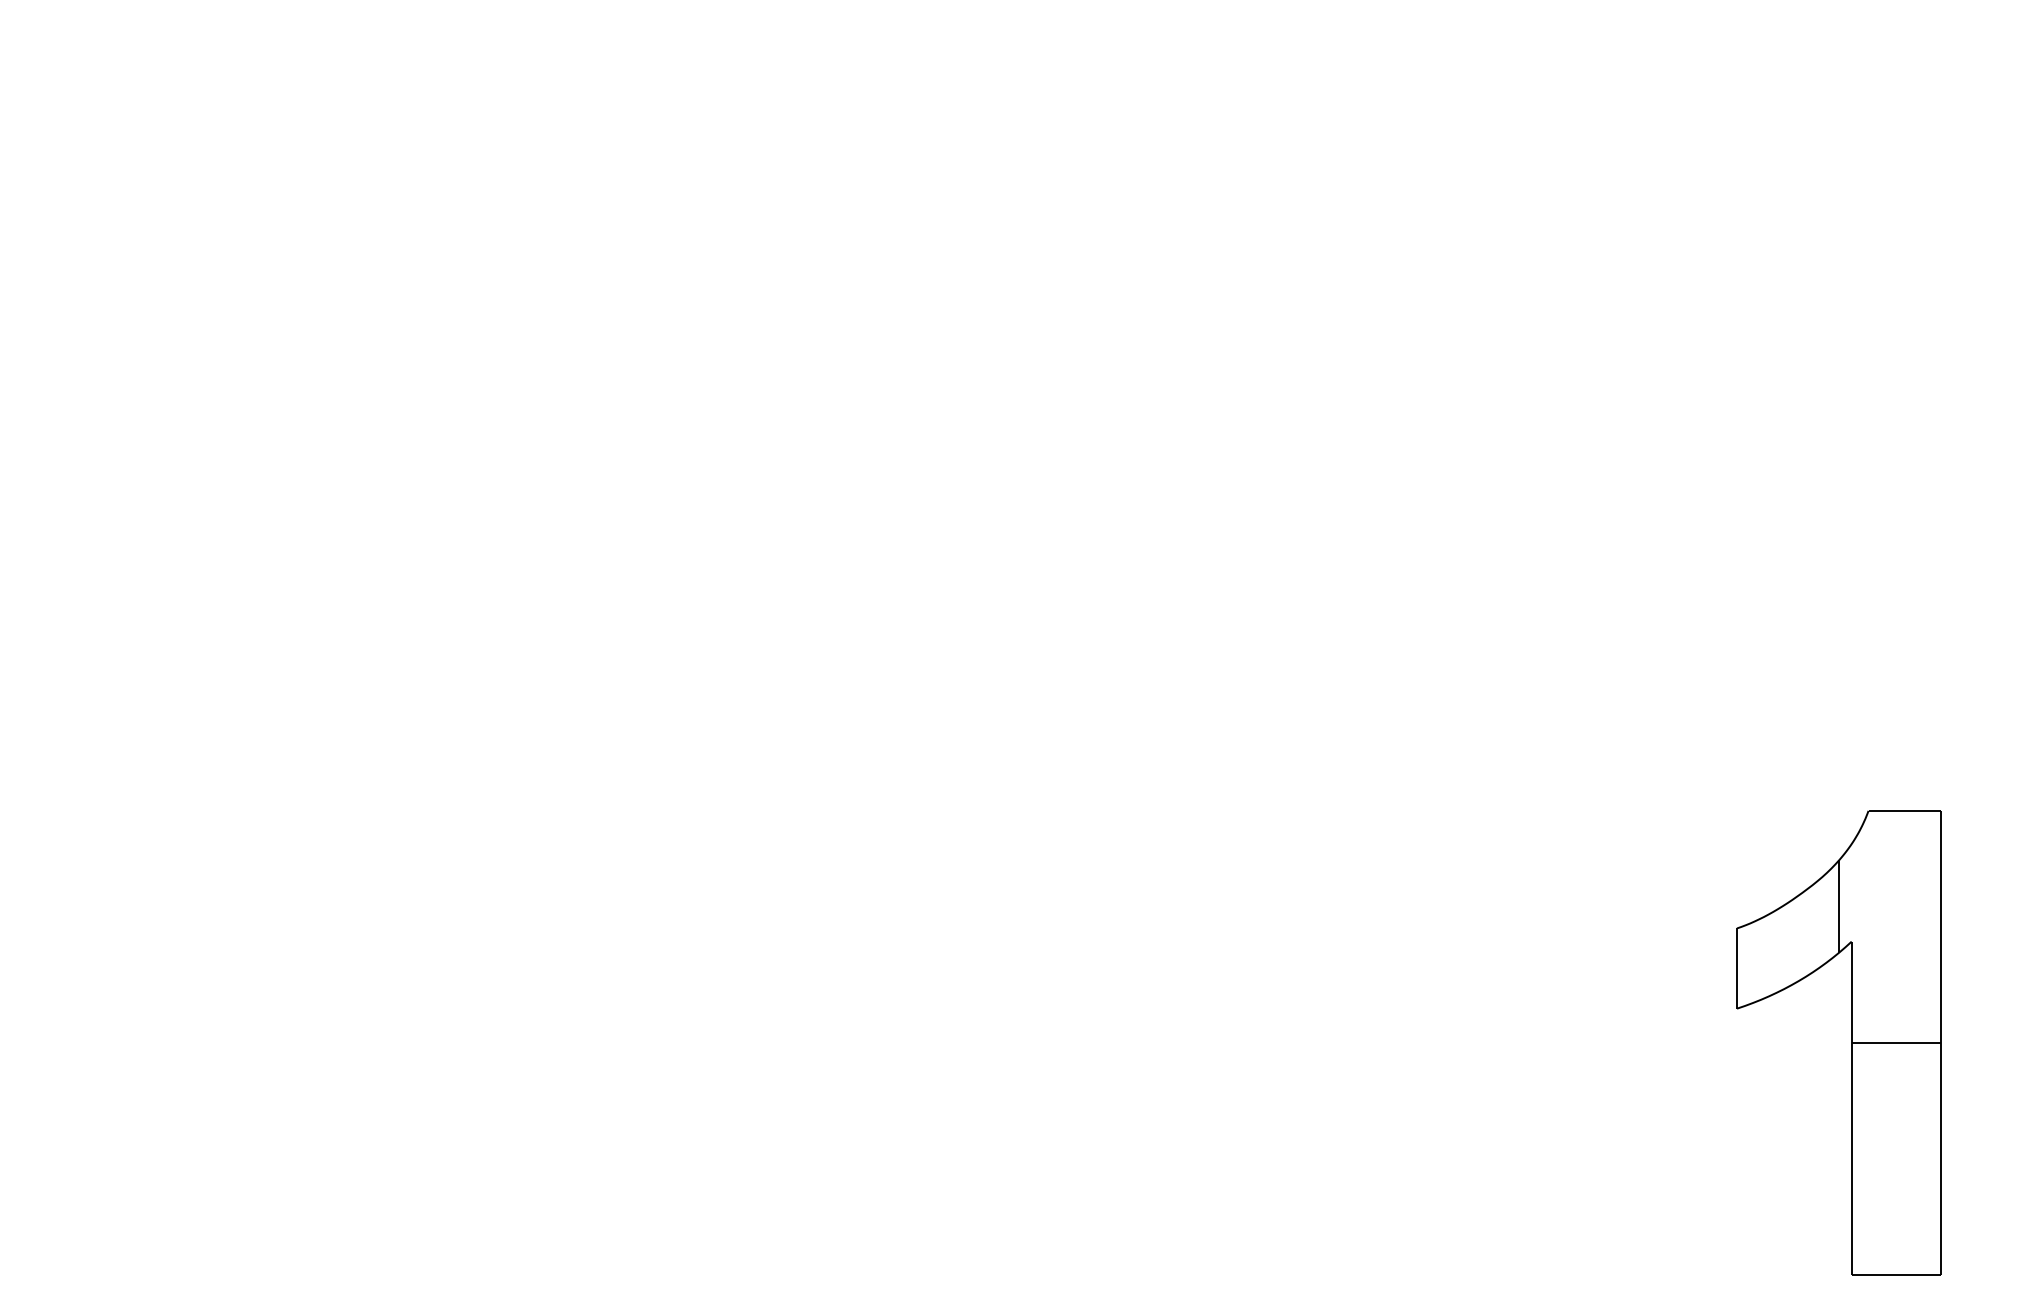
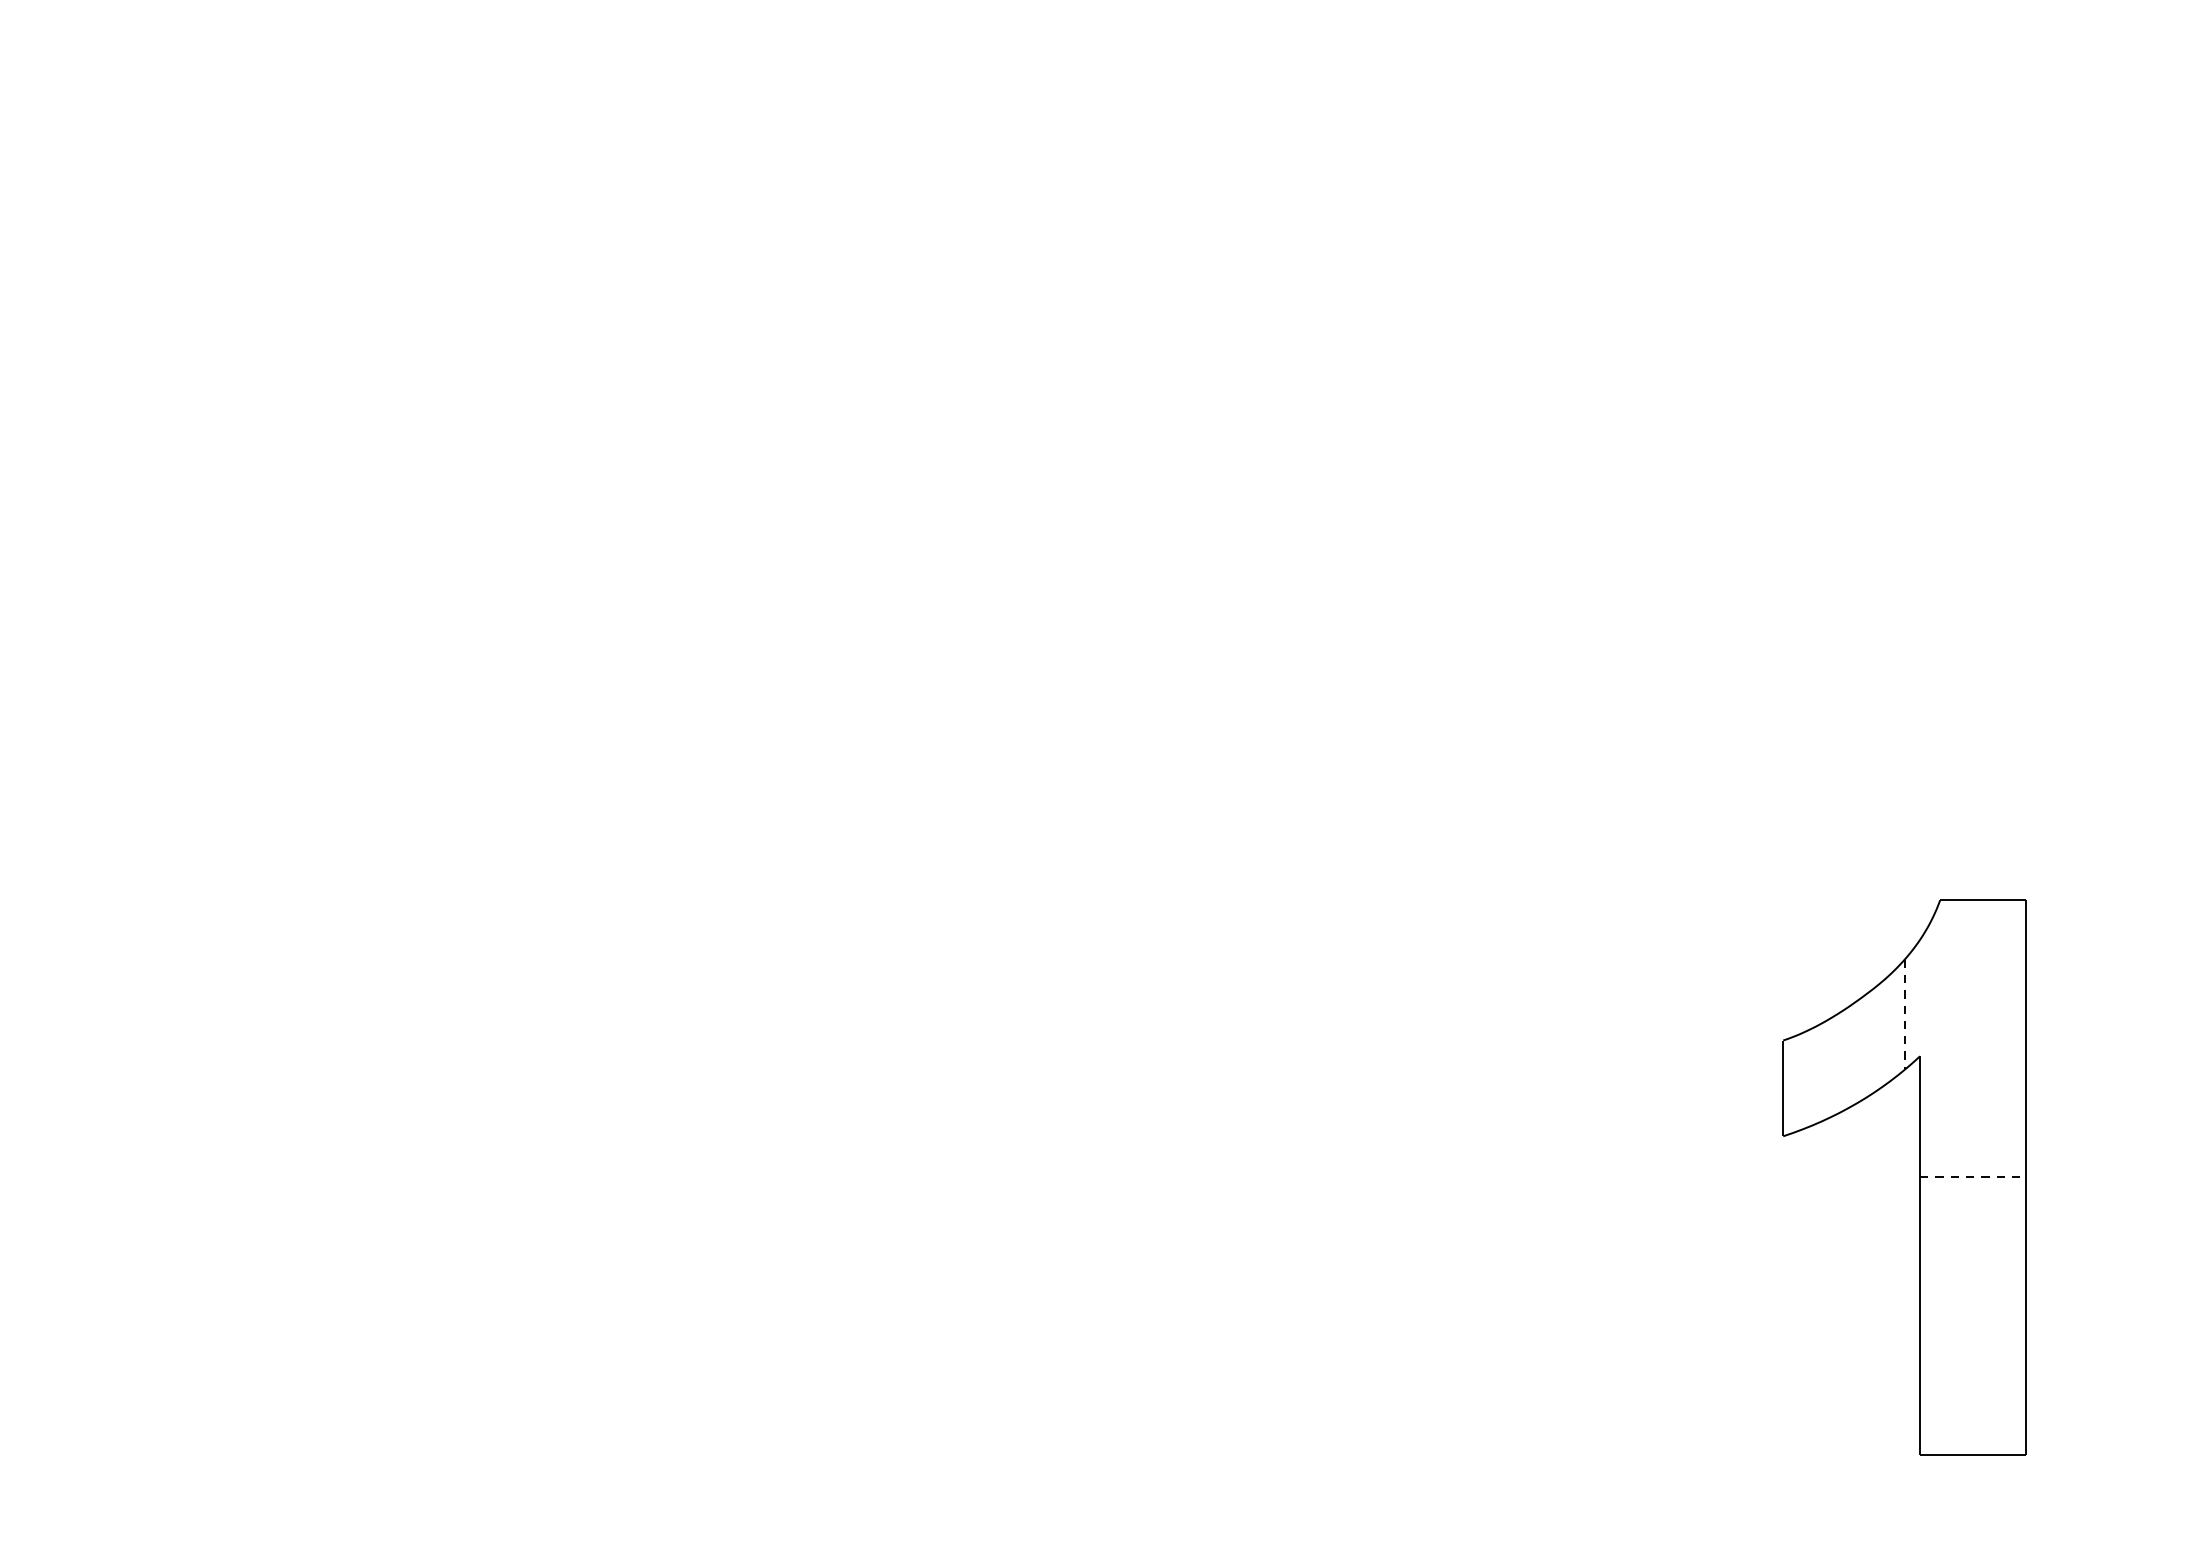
line: (1838, 907) -> (1904, 1015), solid -> dashed
line: (1896, 1043) -> (1973, 1177), solid -> dashed

